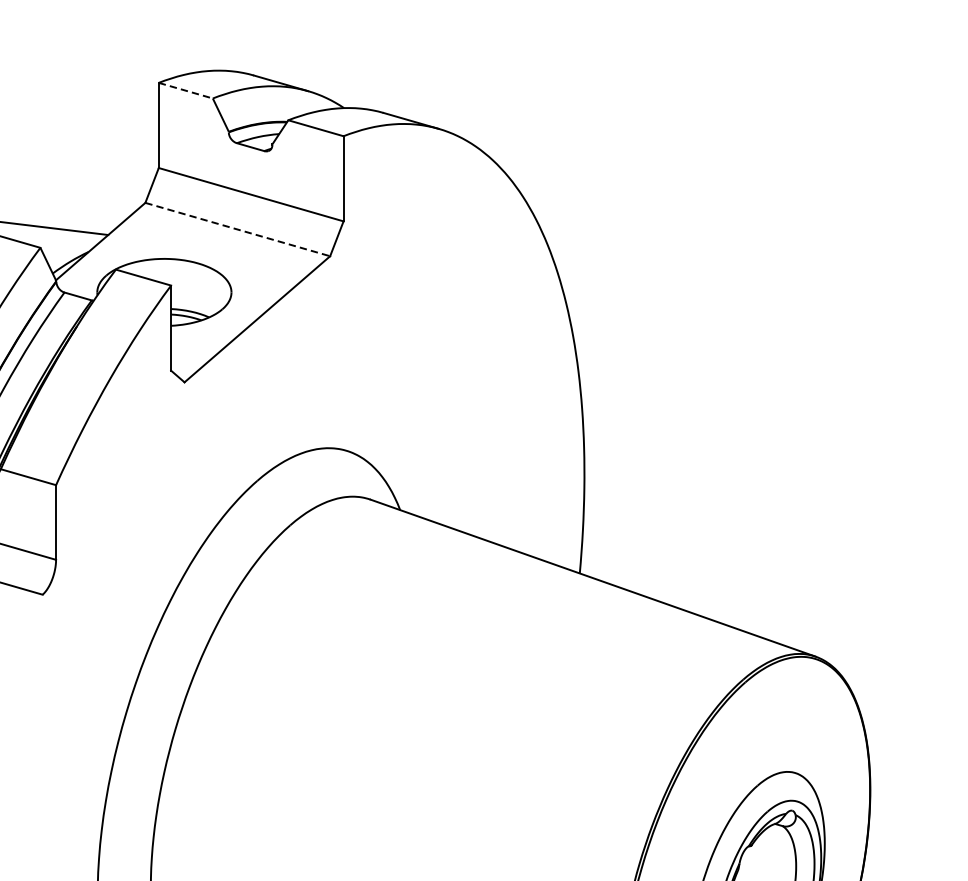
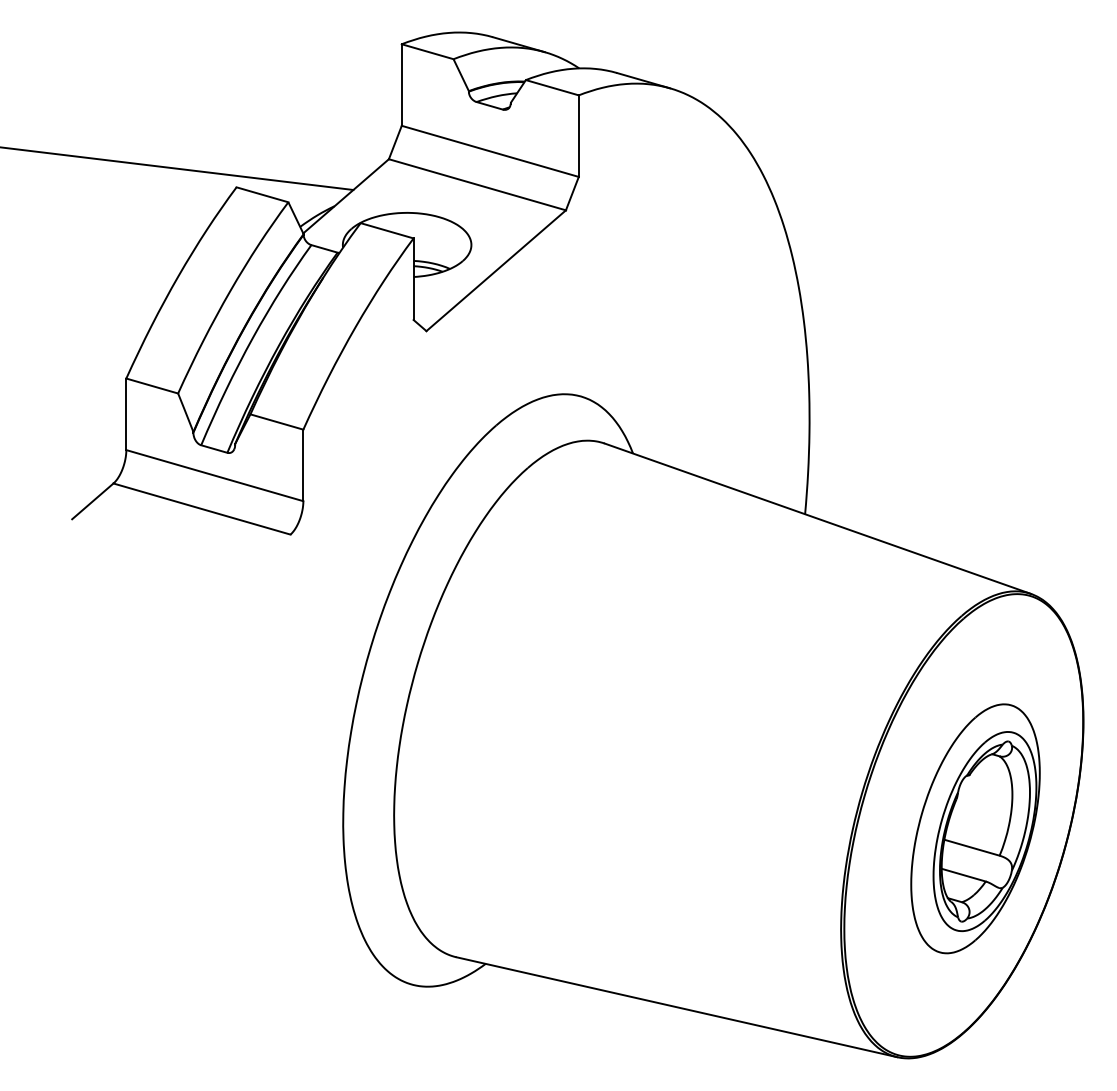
line: (185, 90) -> (427, 51), dashed -> solid
line: (237, 229) -> (477, 184), dashed -> solid

